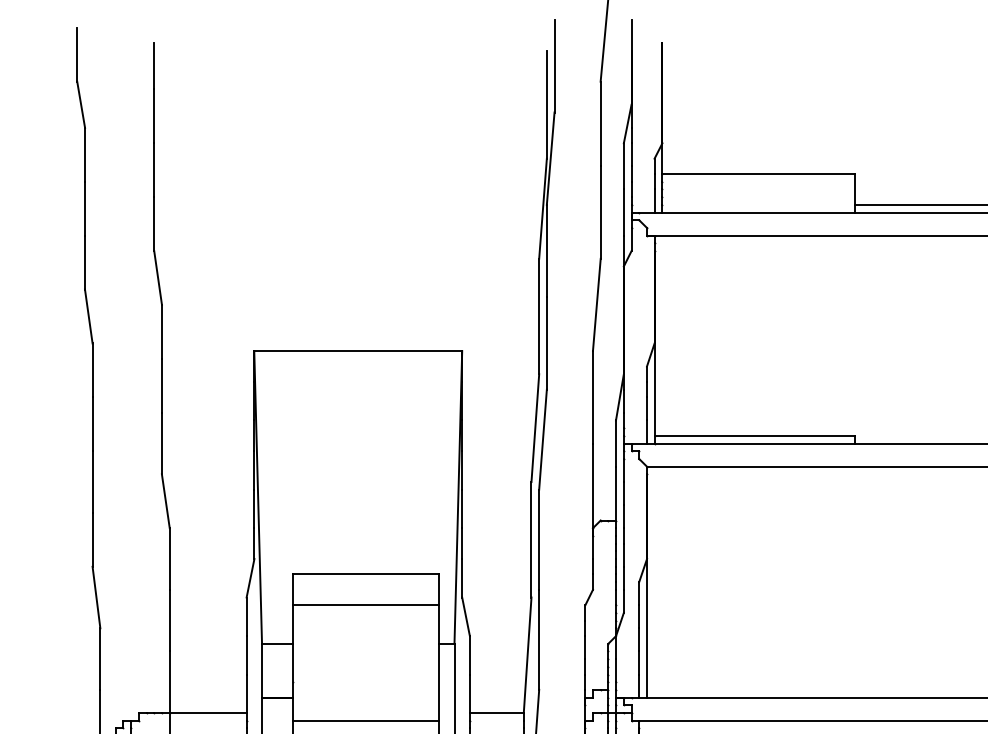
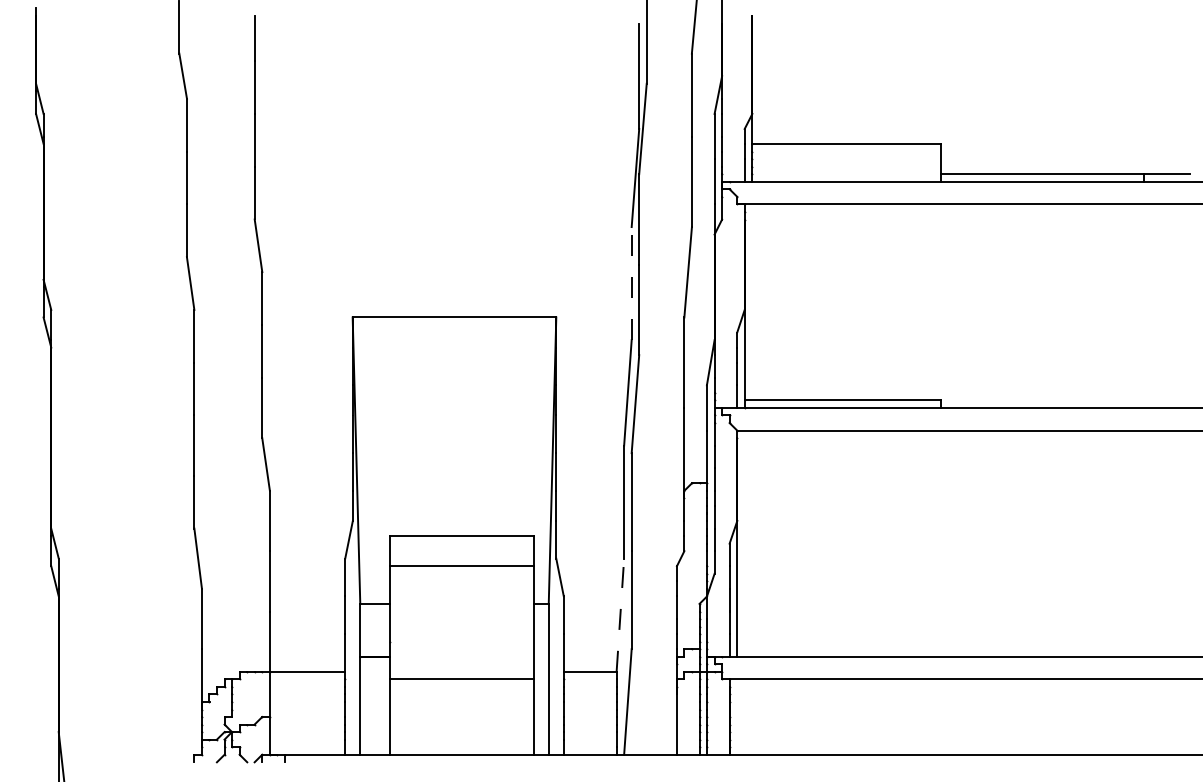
line: (538, 316) -> (631, 283), solid -> dashed
line: (527, 655) -> (620, 615), solid -> dashed

